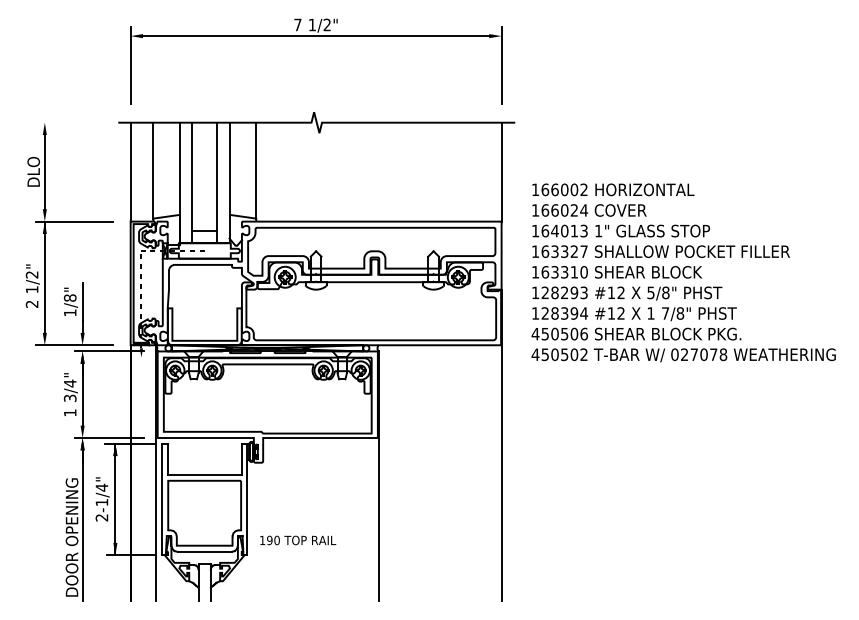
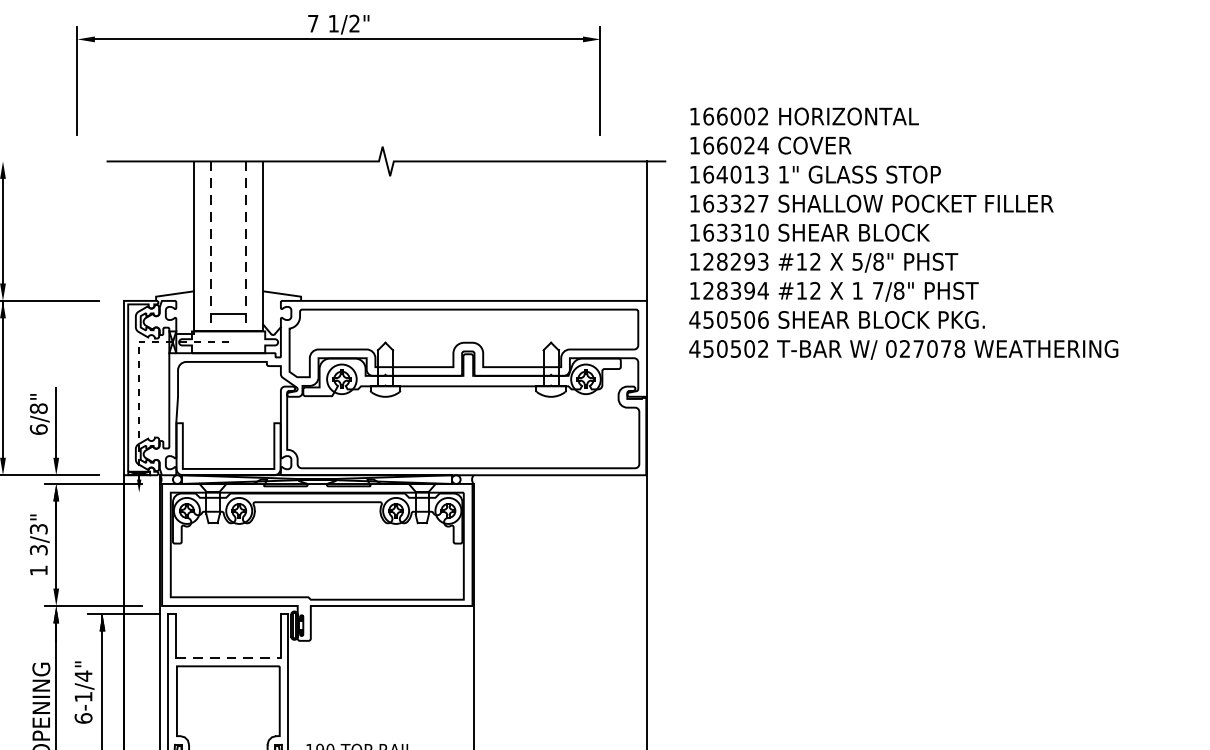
part: (316, 36) -> (339, 39), moved
line: (153, 170) -> (156, 228), removed
line: (256, 170) -> (301, 228), removed
line: (130, 171) -> (123, 230), removed
line: (192, 183) -> (211, 247), solid -> dashed
line: (217, 183) -> (246, 247), solid -> dashed
text: (683, 272) -> (903, 233), moved
text: (70, 312) -> (39, 429), 1/8" -> 6/8"
text: (69, 383) -> (37, 529), 3/4" -> 3/3"
line: (205, 474) -> (229, 657), solid -> dashed
text: (101, 517) -> (82, 718), 2-1/4" -> 6-1/4"

